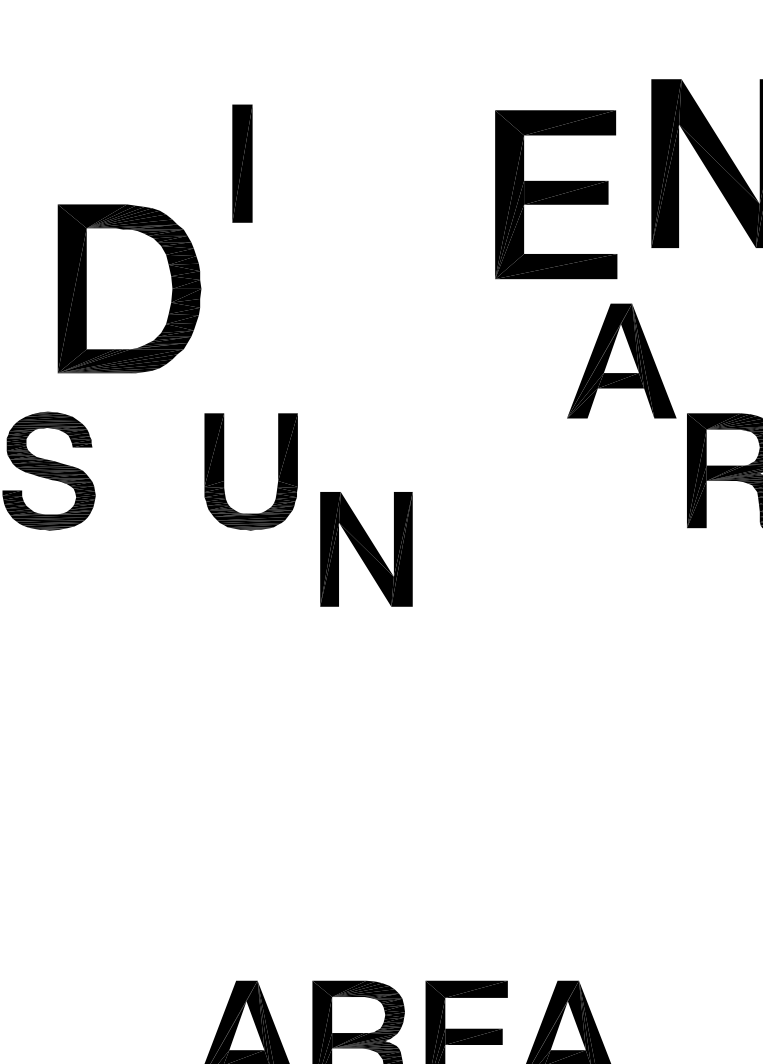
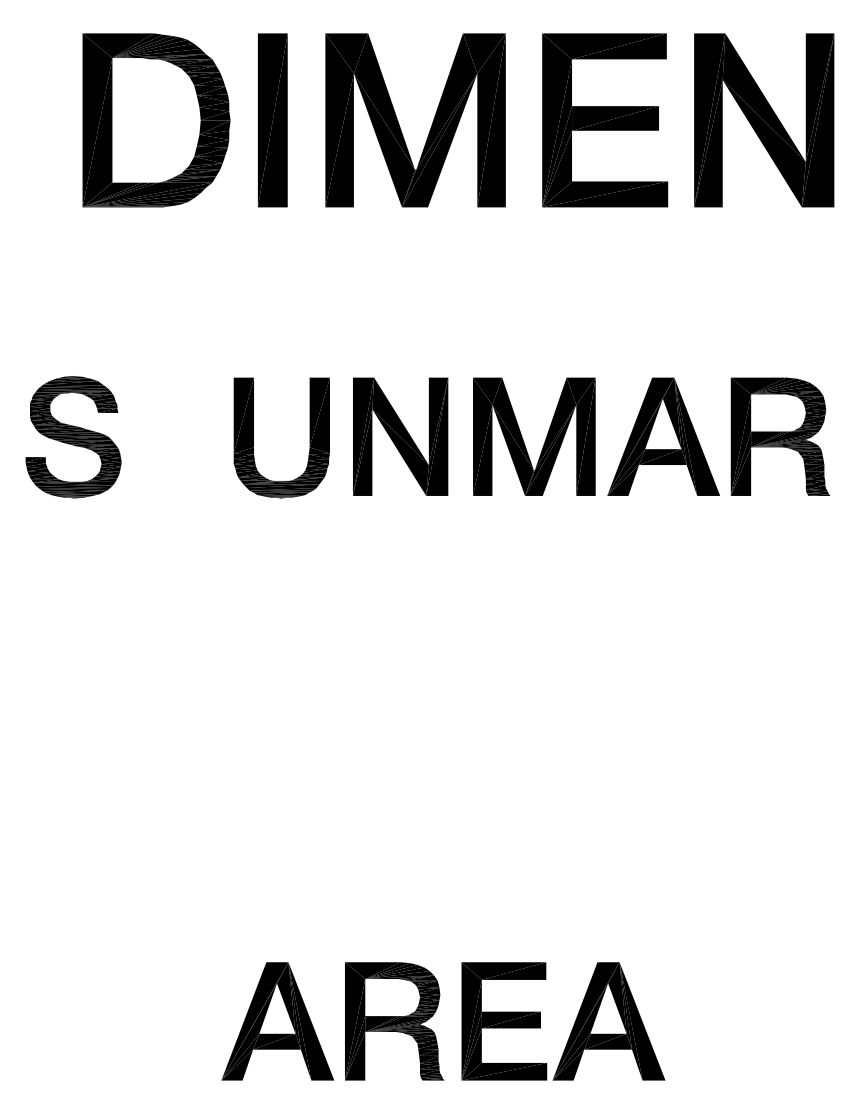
part: (242, 163) -> (272, 120), size x1.43
part: (366, 169) -> (400, 126), added
part: (556, 194) -> (605, 120), moved
part: (129, 288) -> (156, 120), moved
part: (621, 360) -> (663, 436), moved
part: (507, 472) -> (545, 438), added
part: (366, 549) -> (400, 436), moved

